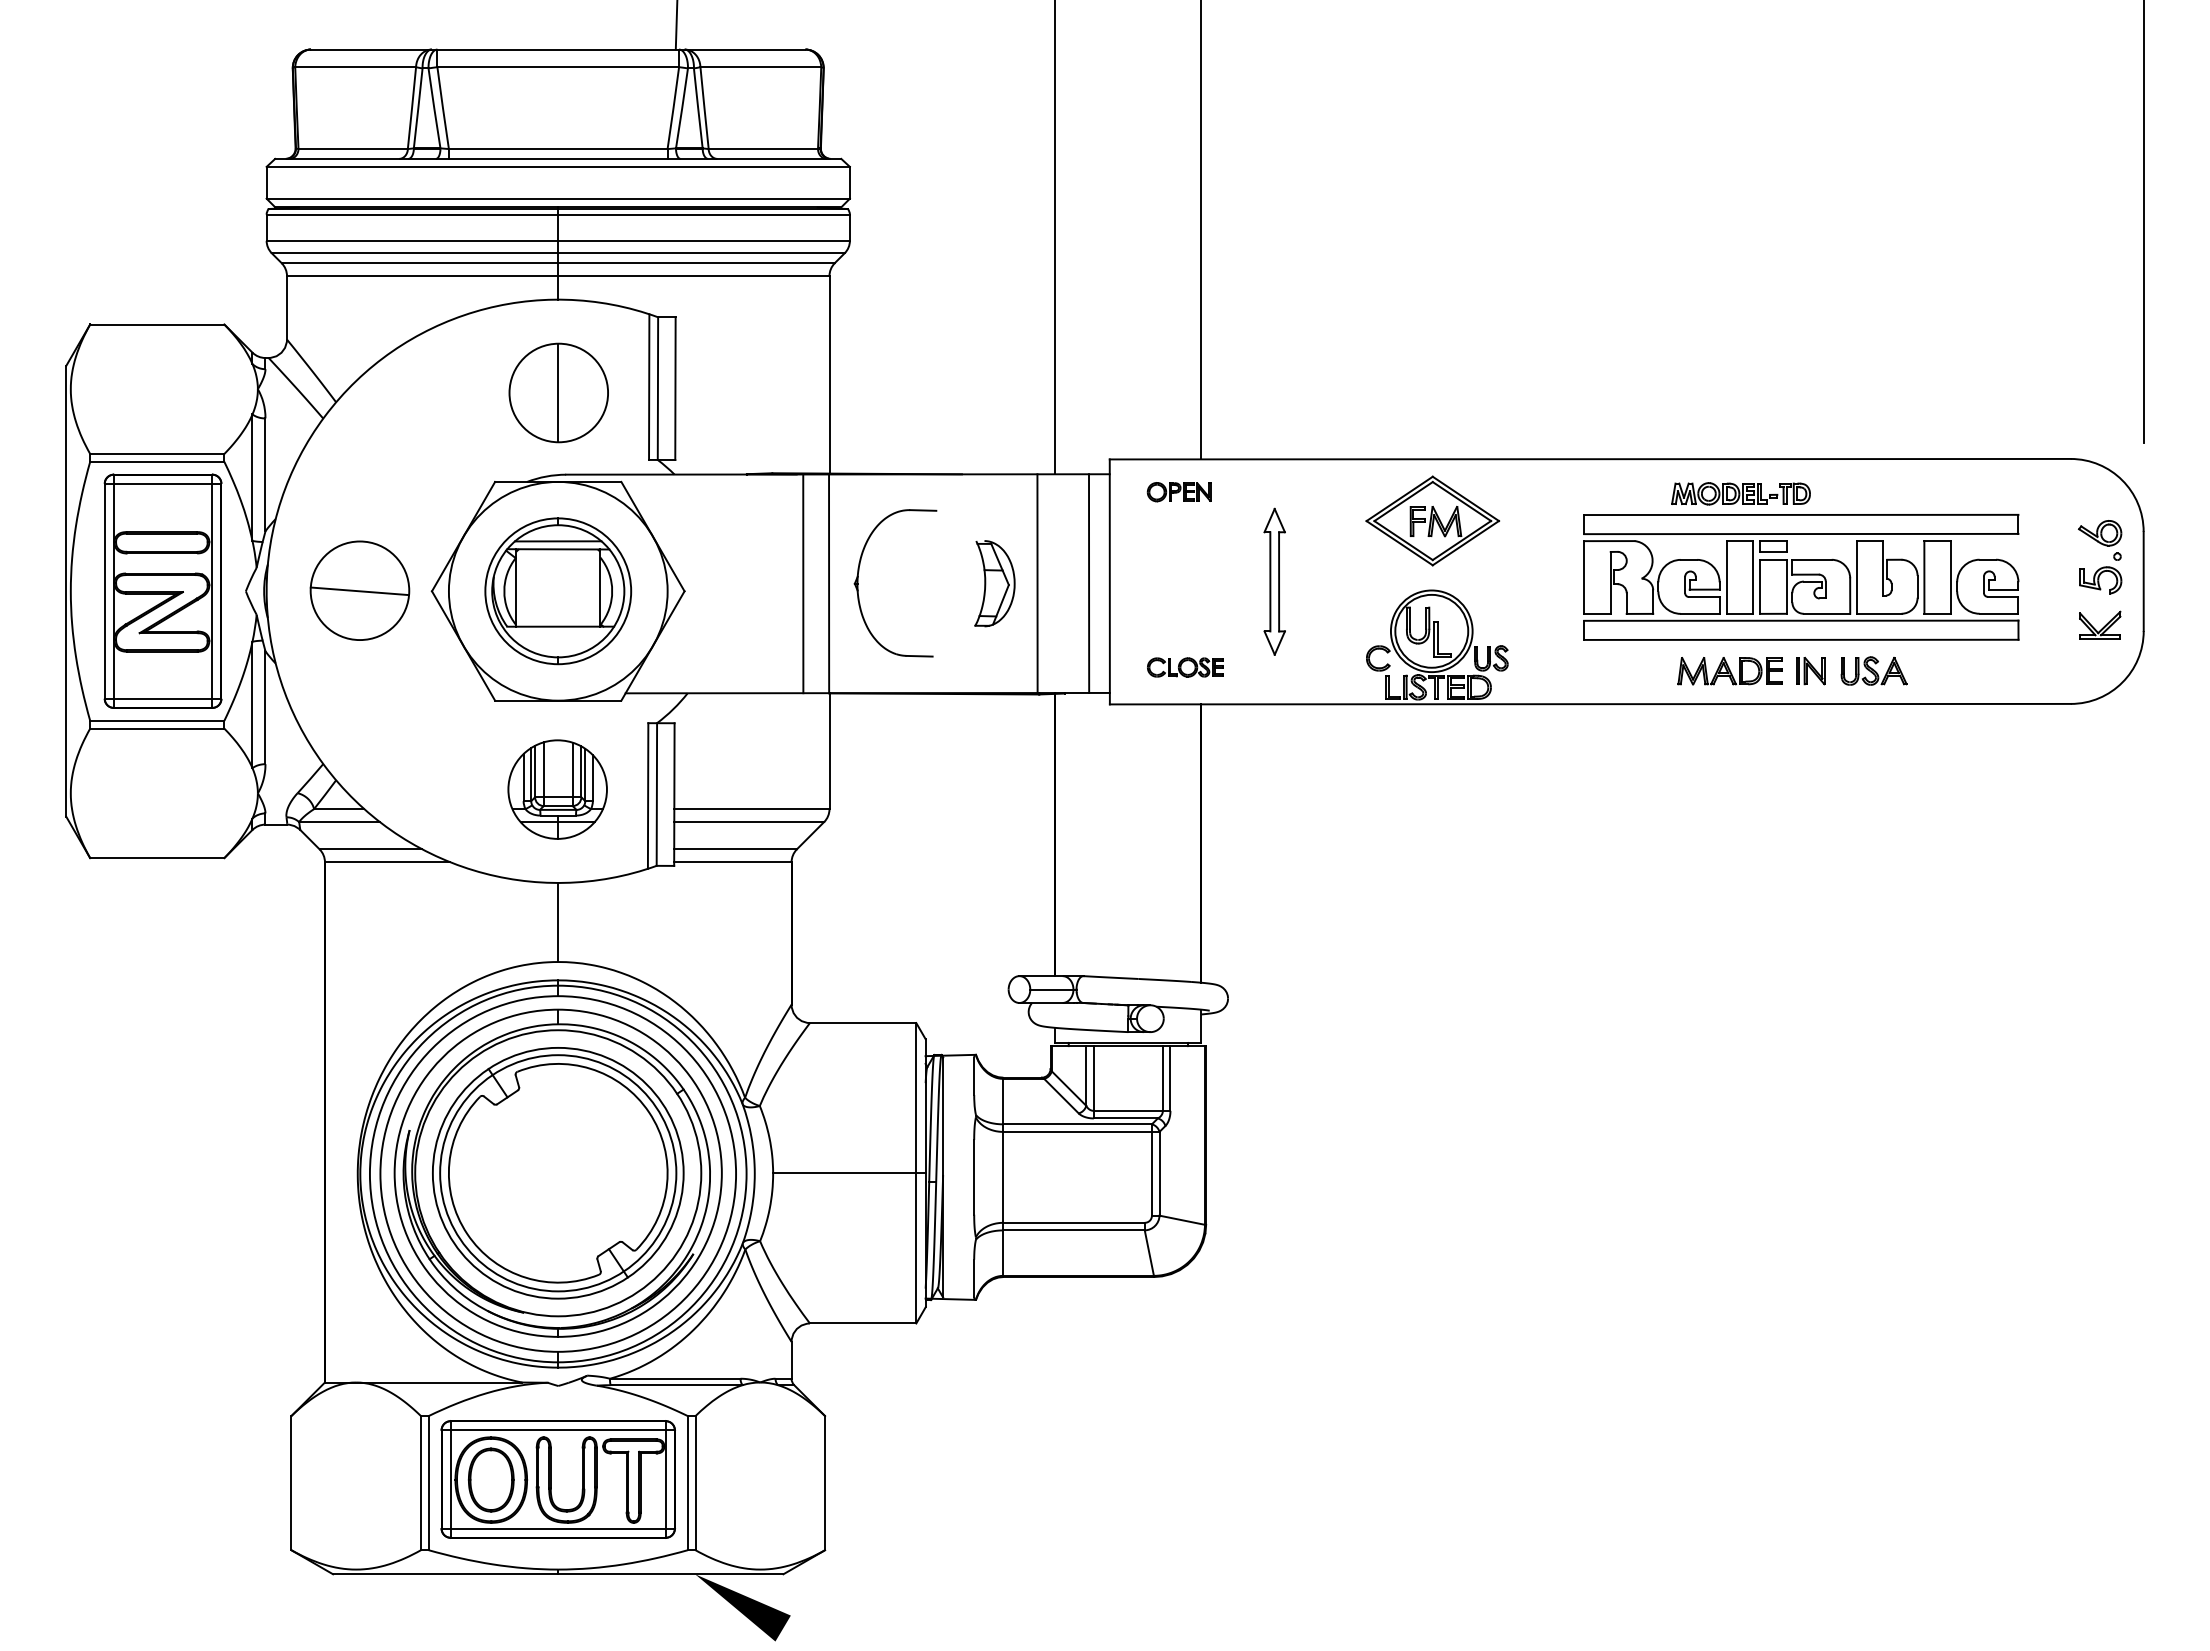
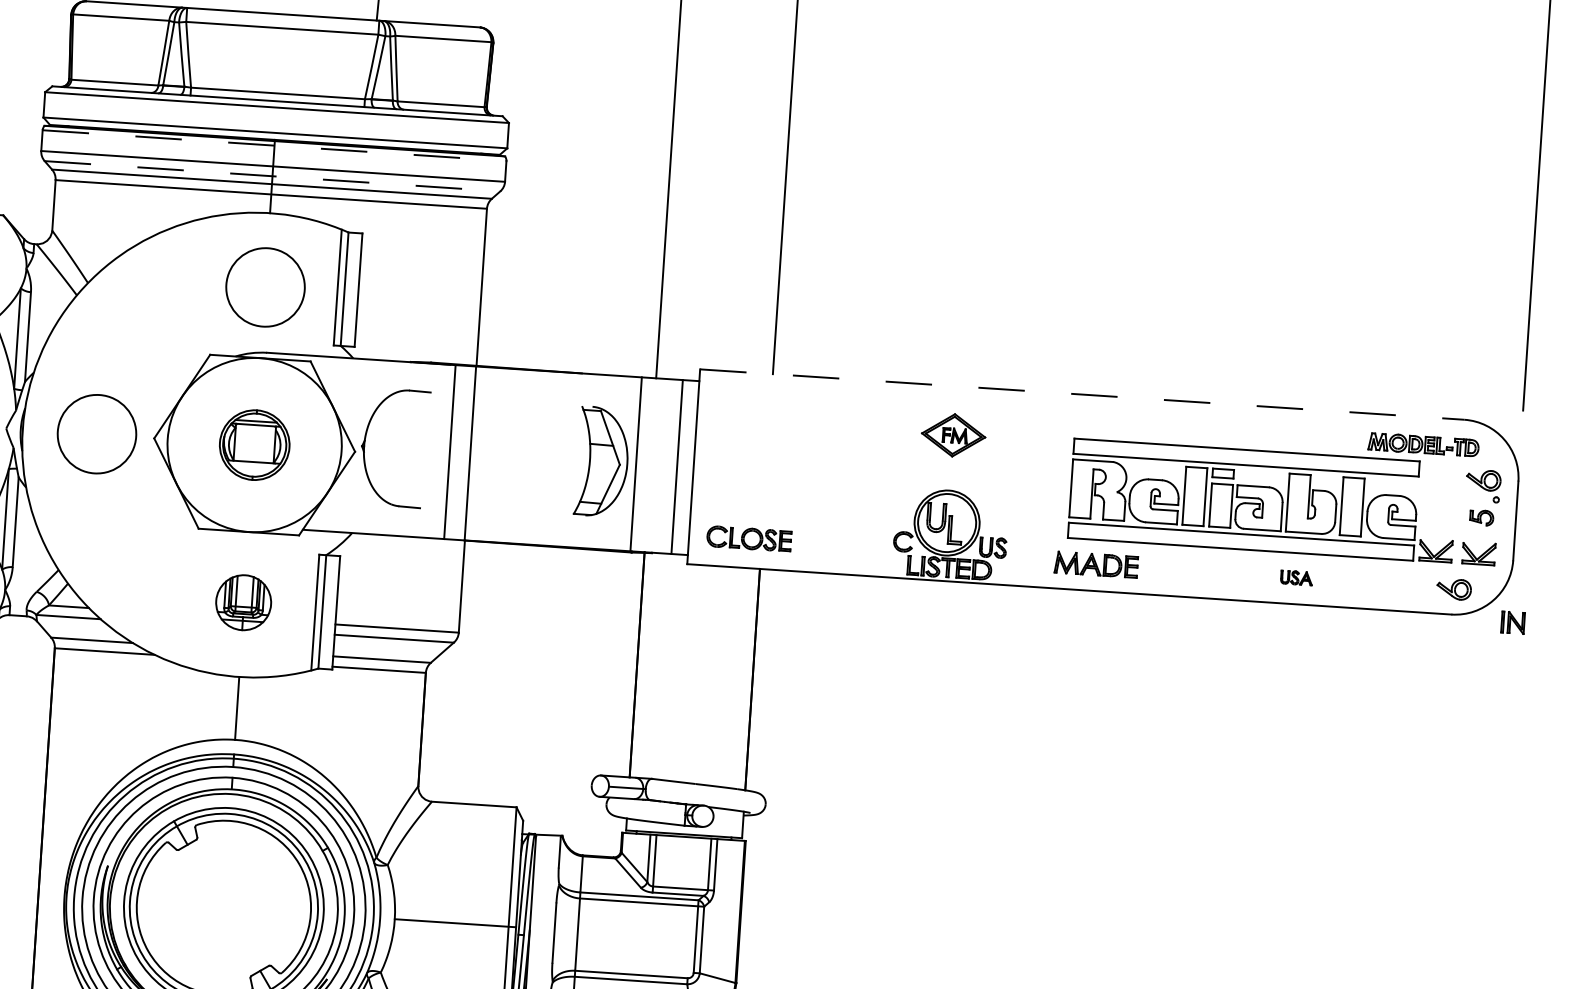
line: (558, 214) -> (274, 145), solid -> dashed
line: (558, 253) -> (272, 176), solid -> dashed
line: (558, 392) -> (265, 287), removed
line: (1590, 459) -> (1082, 394), solid -> dashed
part: (1178, 492) -> (753, 399), removed
part: (1740, 493) -> (1423, 444), moved
part: (1432, 520) -> (953, 434), size x0.6
part: (2100, 580) -> (1481, 517), size x0.7
part: (1274, 581) -> (824, 475), removed
part: (858, 583) -> (364, 446), moved
part: (994, 583) -> (601, 461), size x1.6
line: (359, 591) -> (96, 434), removed
part: (558, 591) -> (254, 445), size x0.6
part: (2046, 624) -> (1436, 550), added
part: (1185, 667) -> (749, 538), size x1.4
part: (1810, 670) -> (1512, 622), moved
part: (1873, 670) -> (1296, 577), size x0.6
part: (1729, 671) -> (1095, 565), moved
part: (2072, 672) -> (1454, 589), added
part: (557, 789) -> (243, 602), size x0.7

